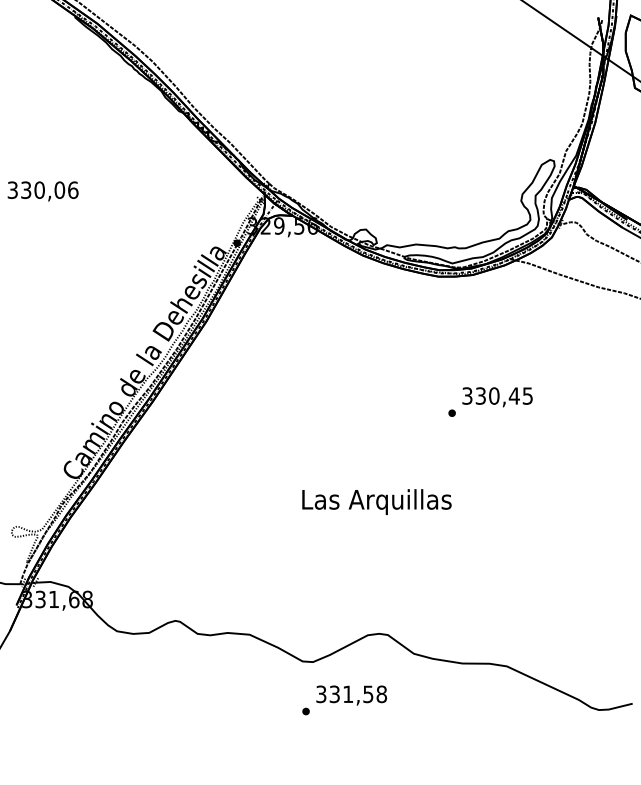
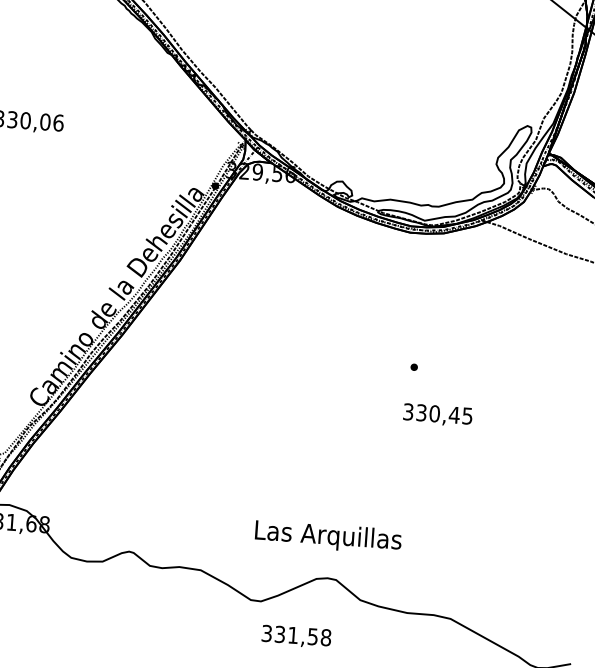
text: (497, 397) -> (437, 415), moved
text: (376, 501) -> (327, 536), moved
part: (305, 711) -> (250, 649), removed

